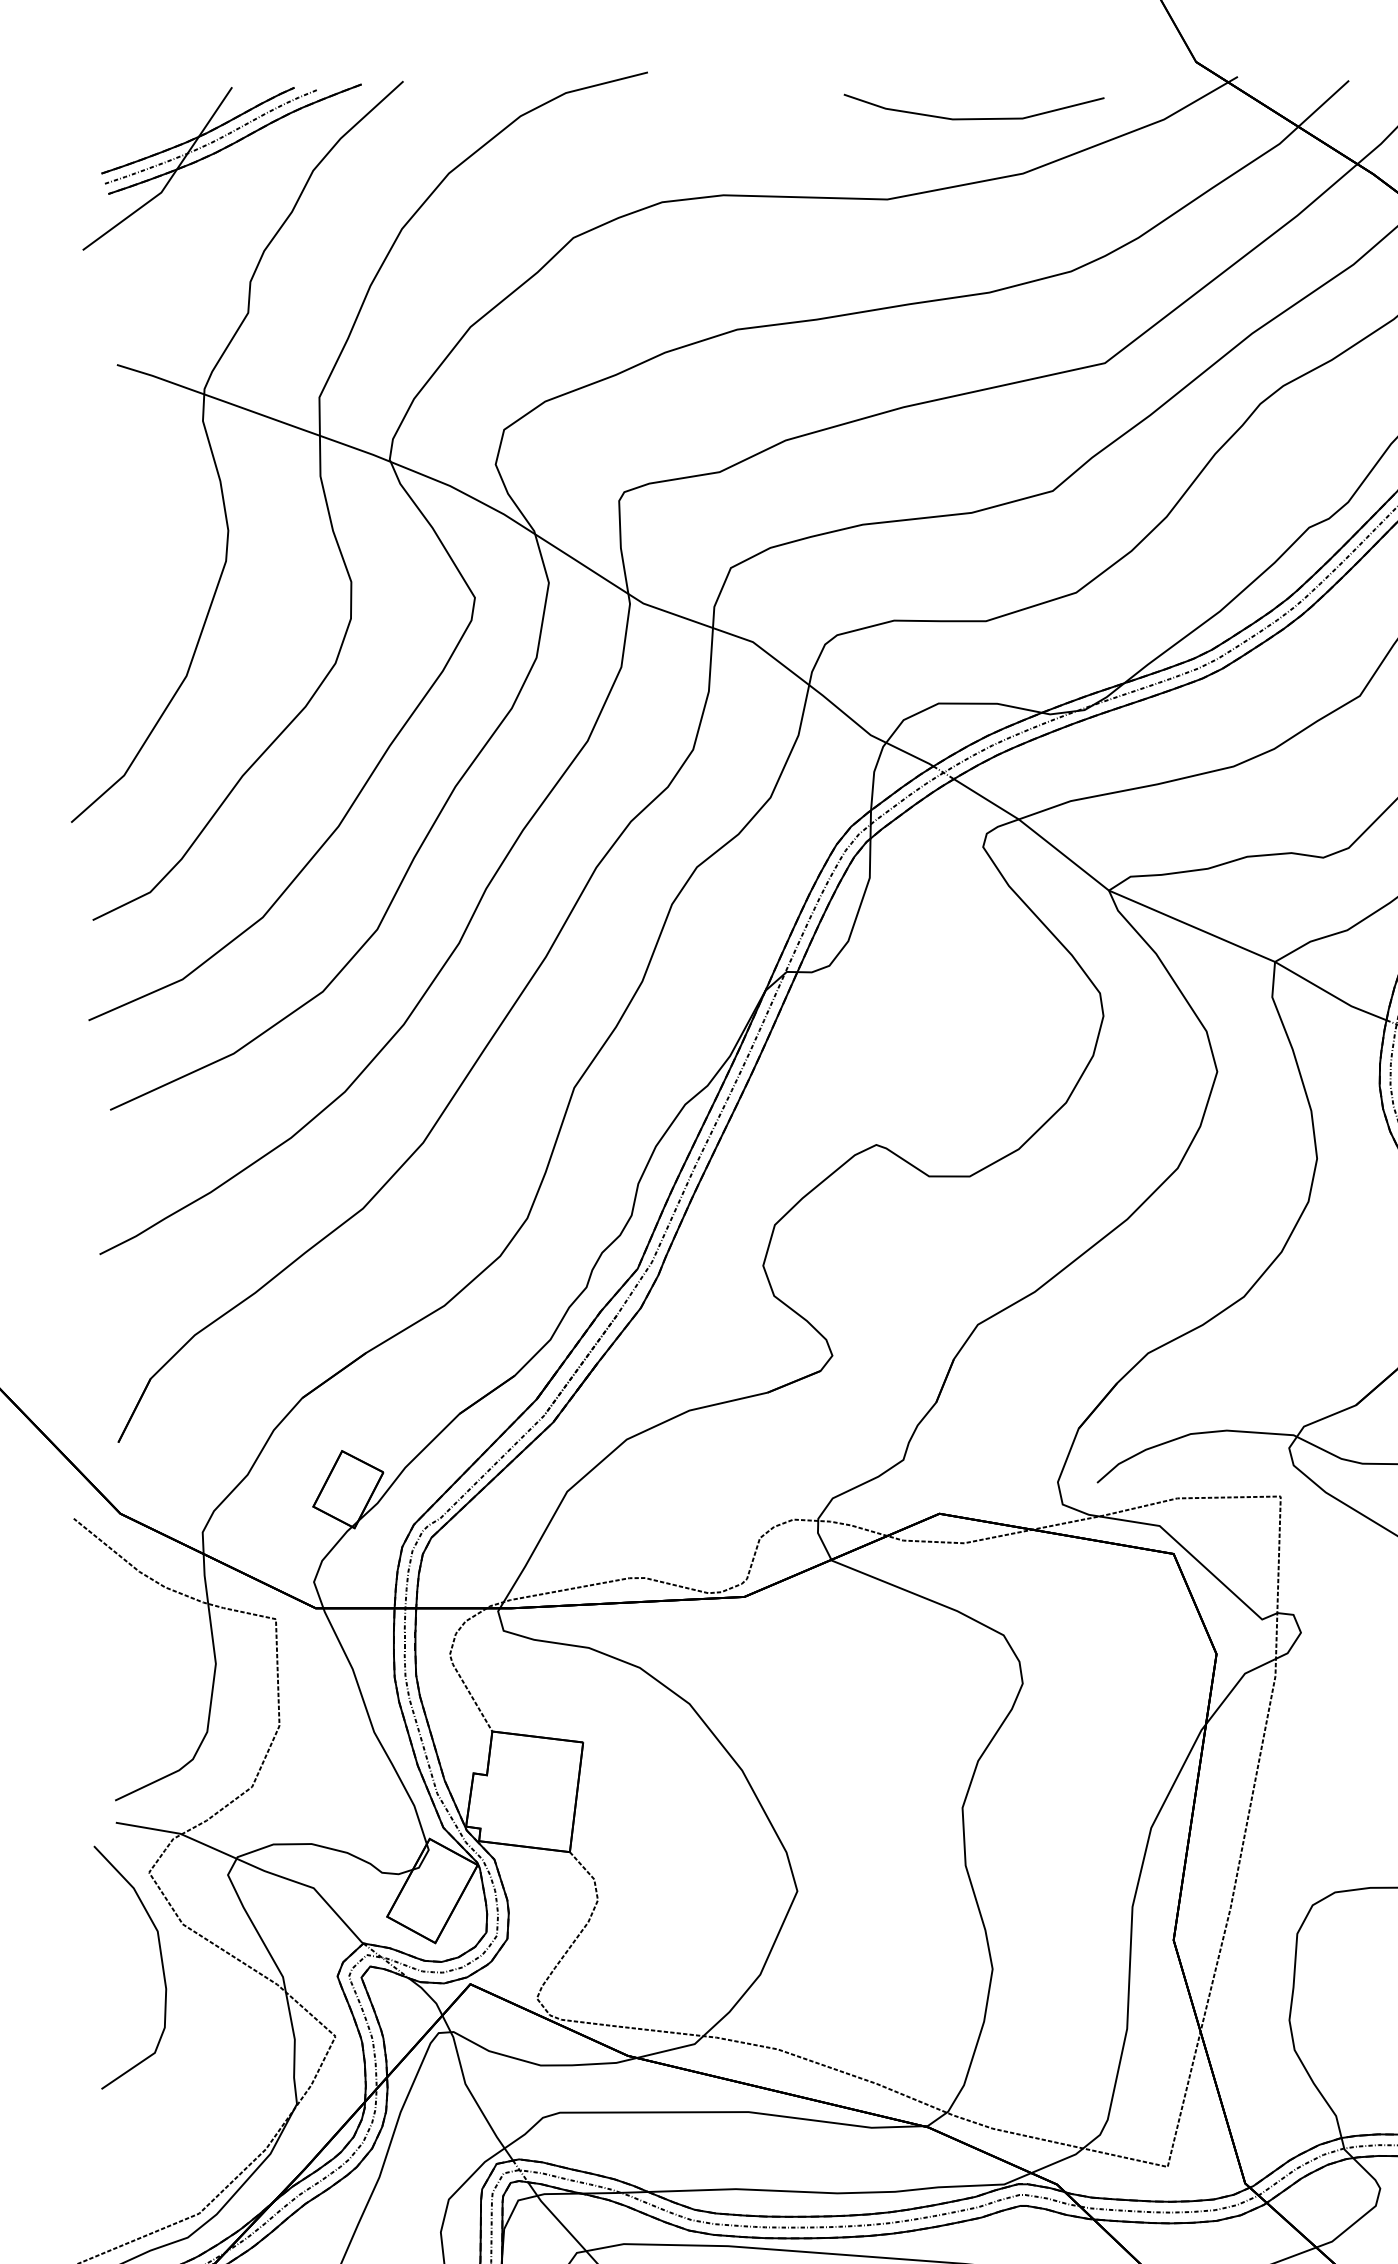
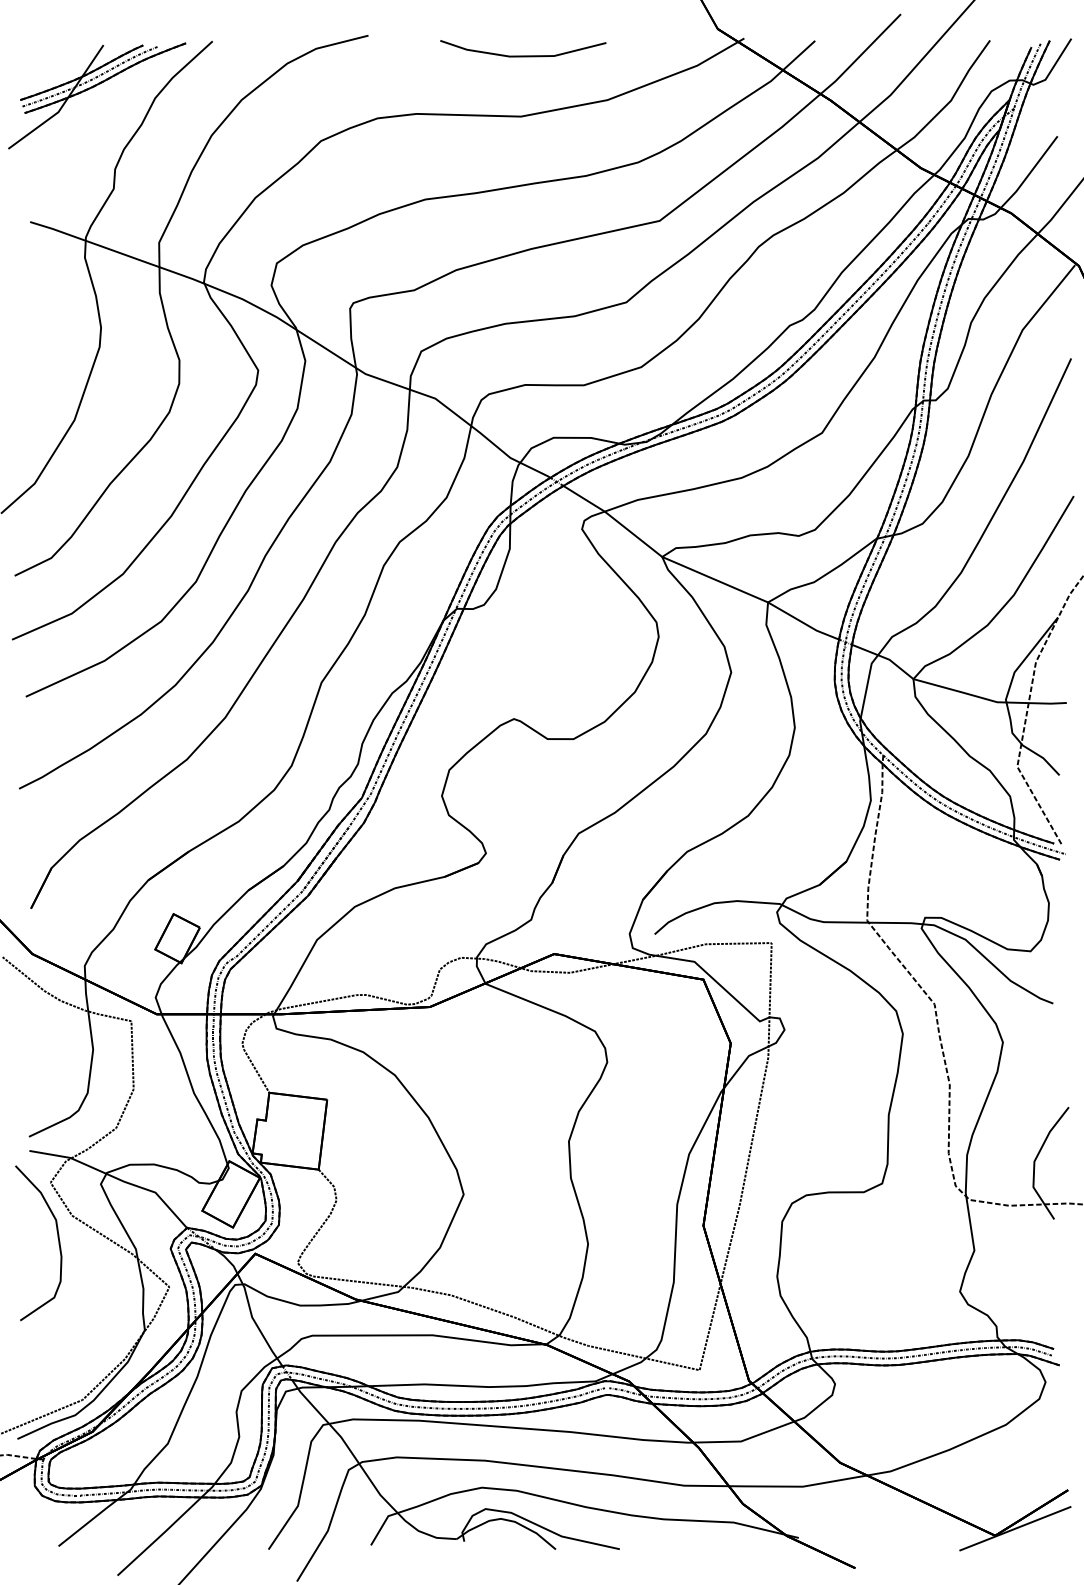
line: (974, 117) -> (523, 55), moved

